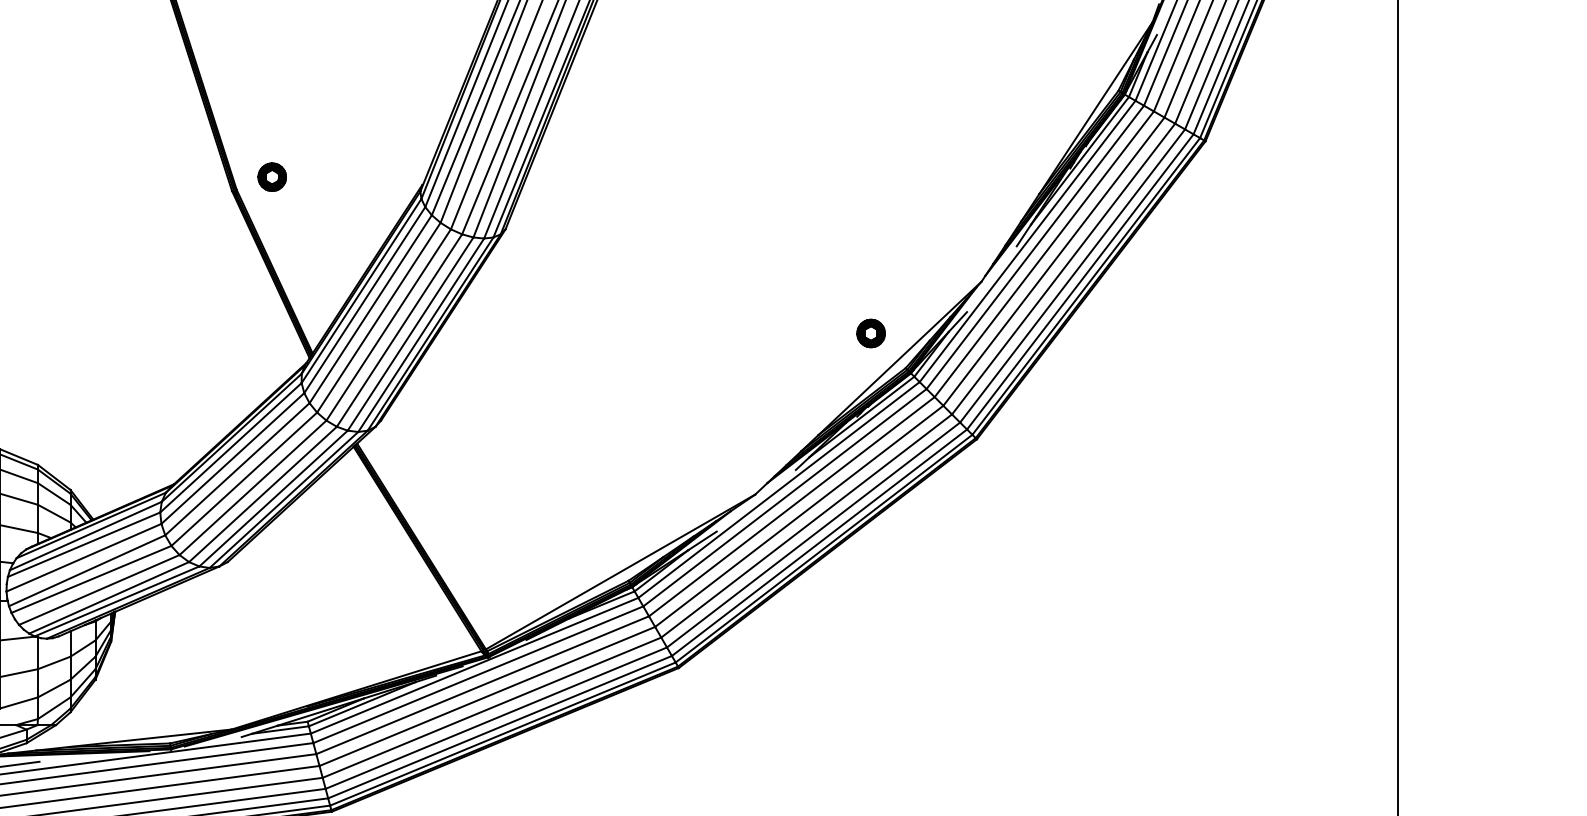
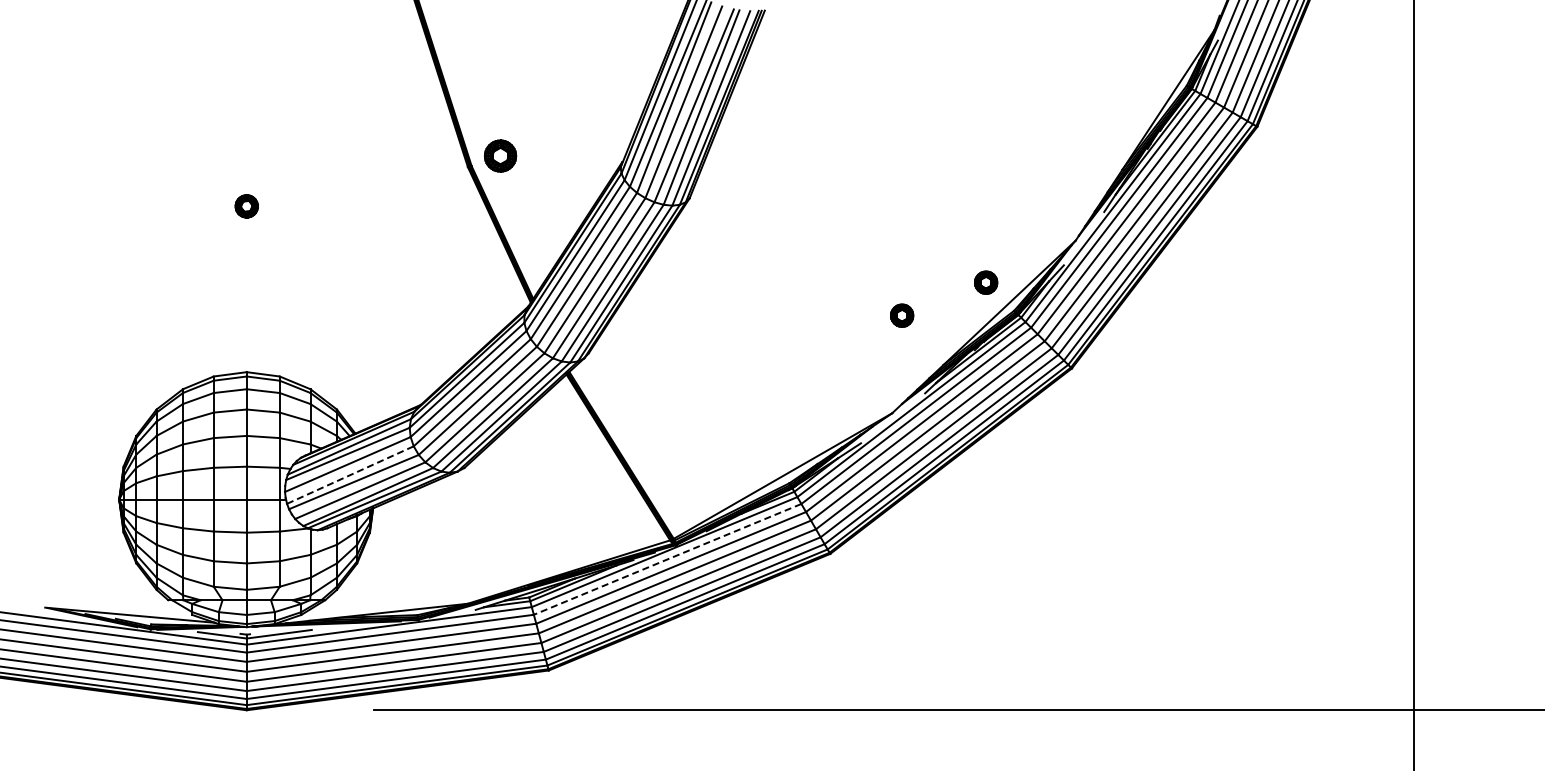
part: (272, 176) -> (500, 155), size x1.4
part: (767, 373) -> (902, 315), added
line: (87, 571) -> (350, 475), solid -> dashed
line: (478, 674) -> (667, 559), solid -> dashed

